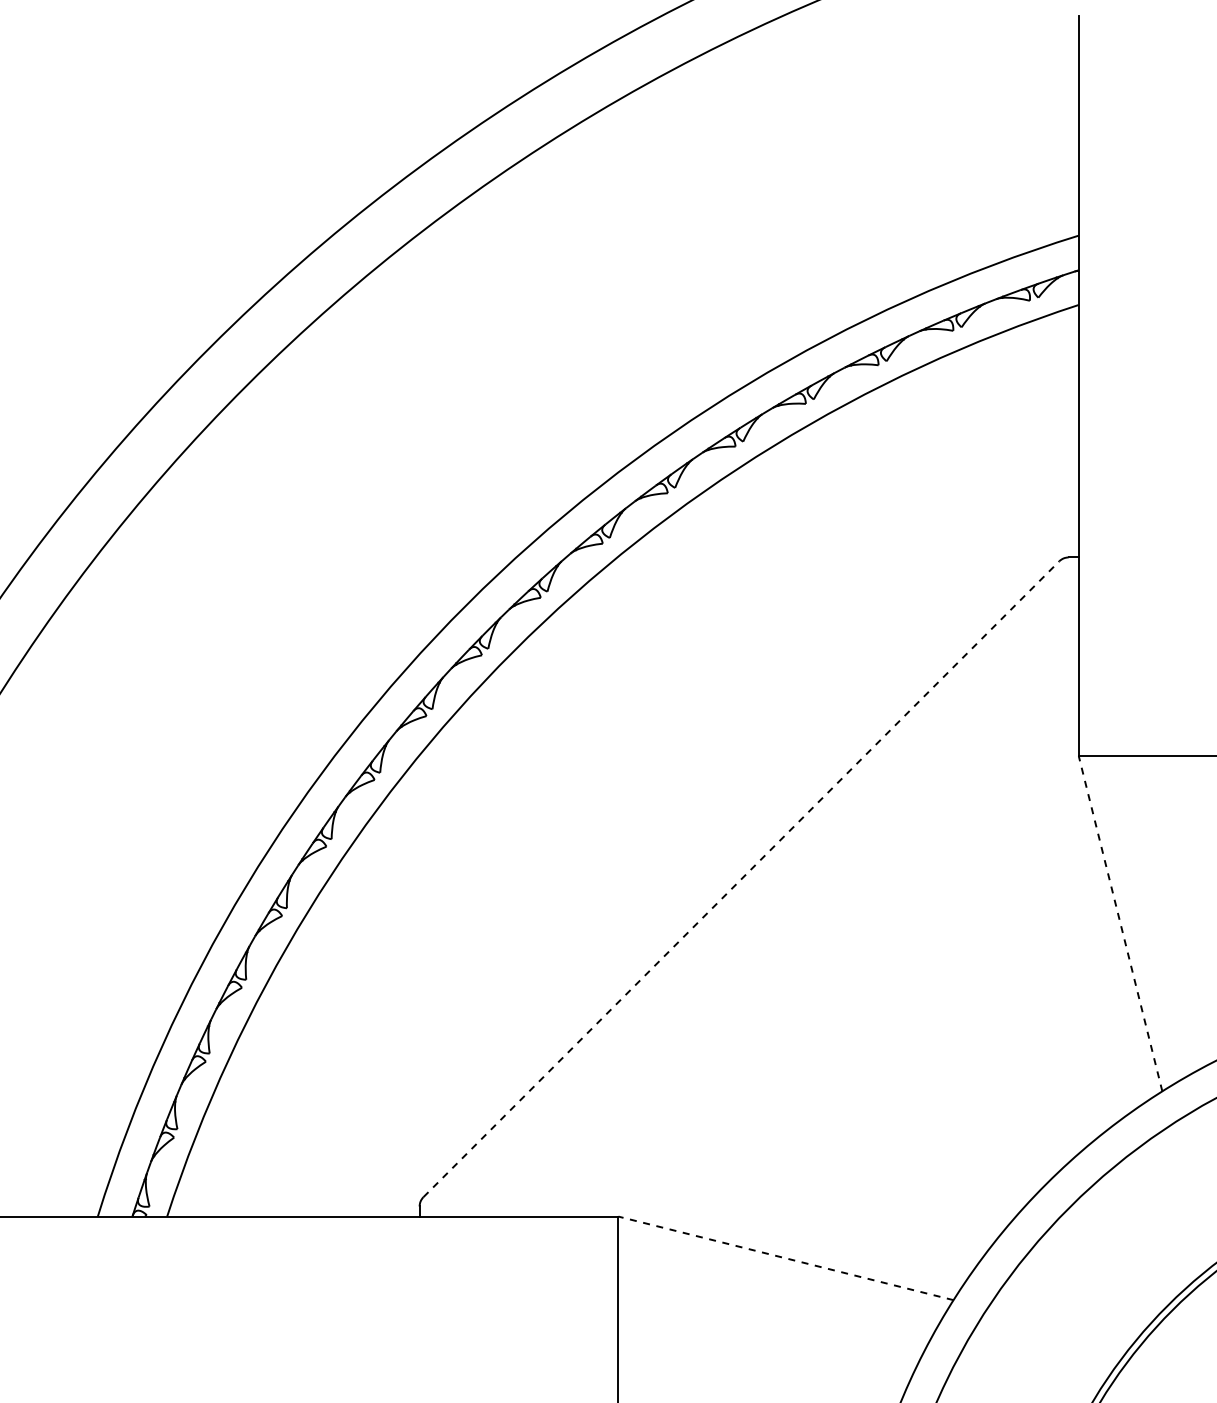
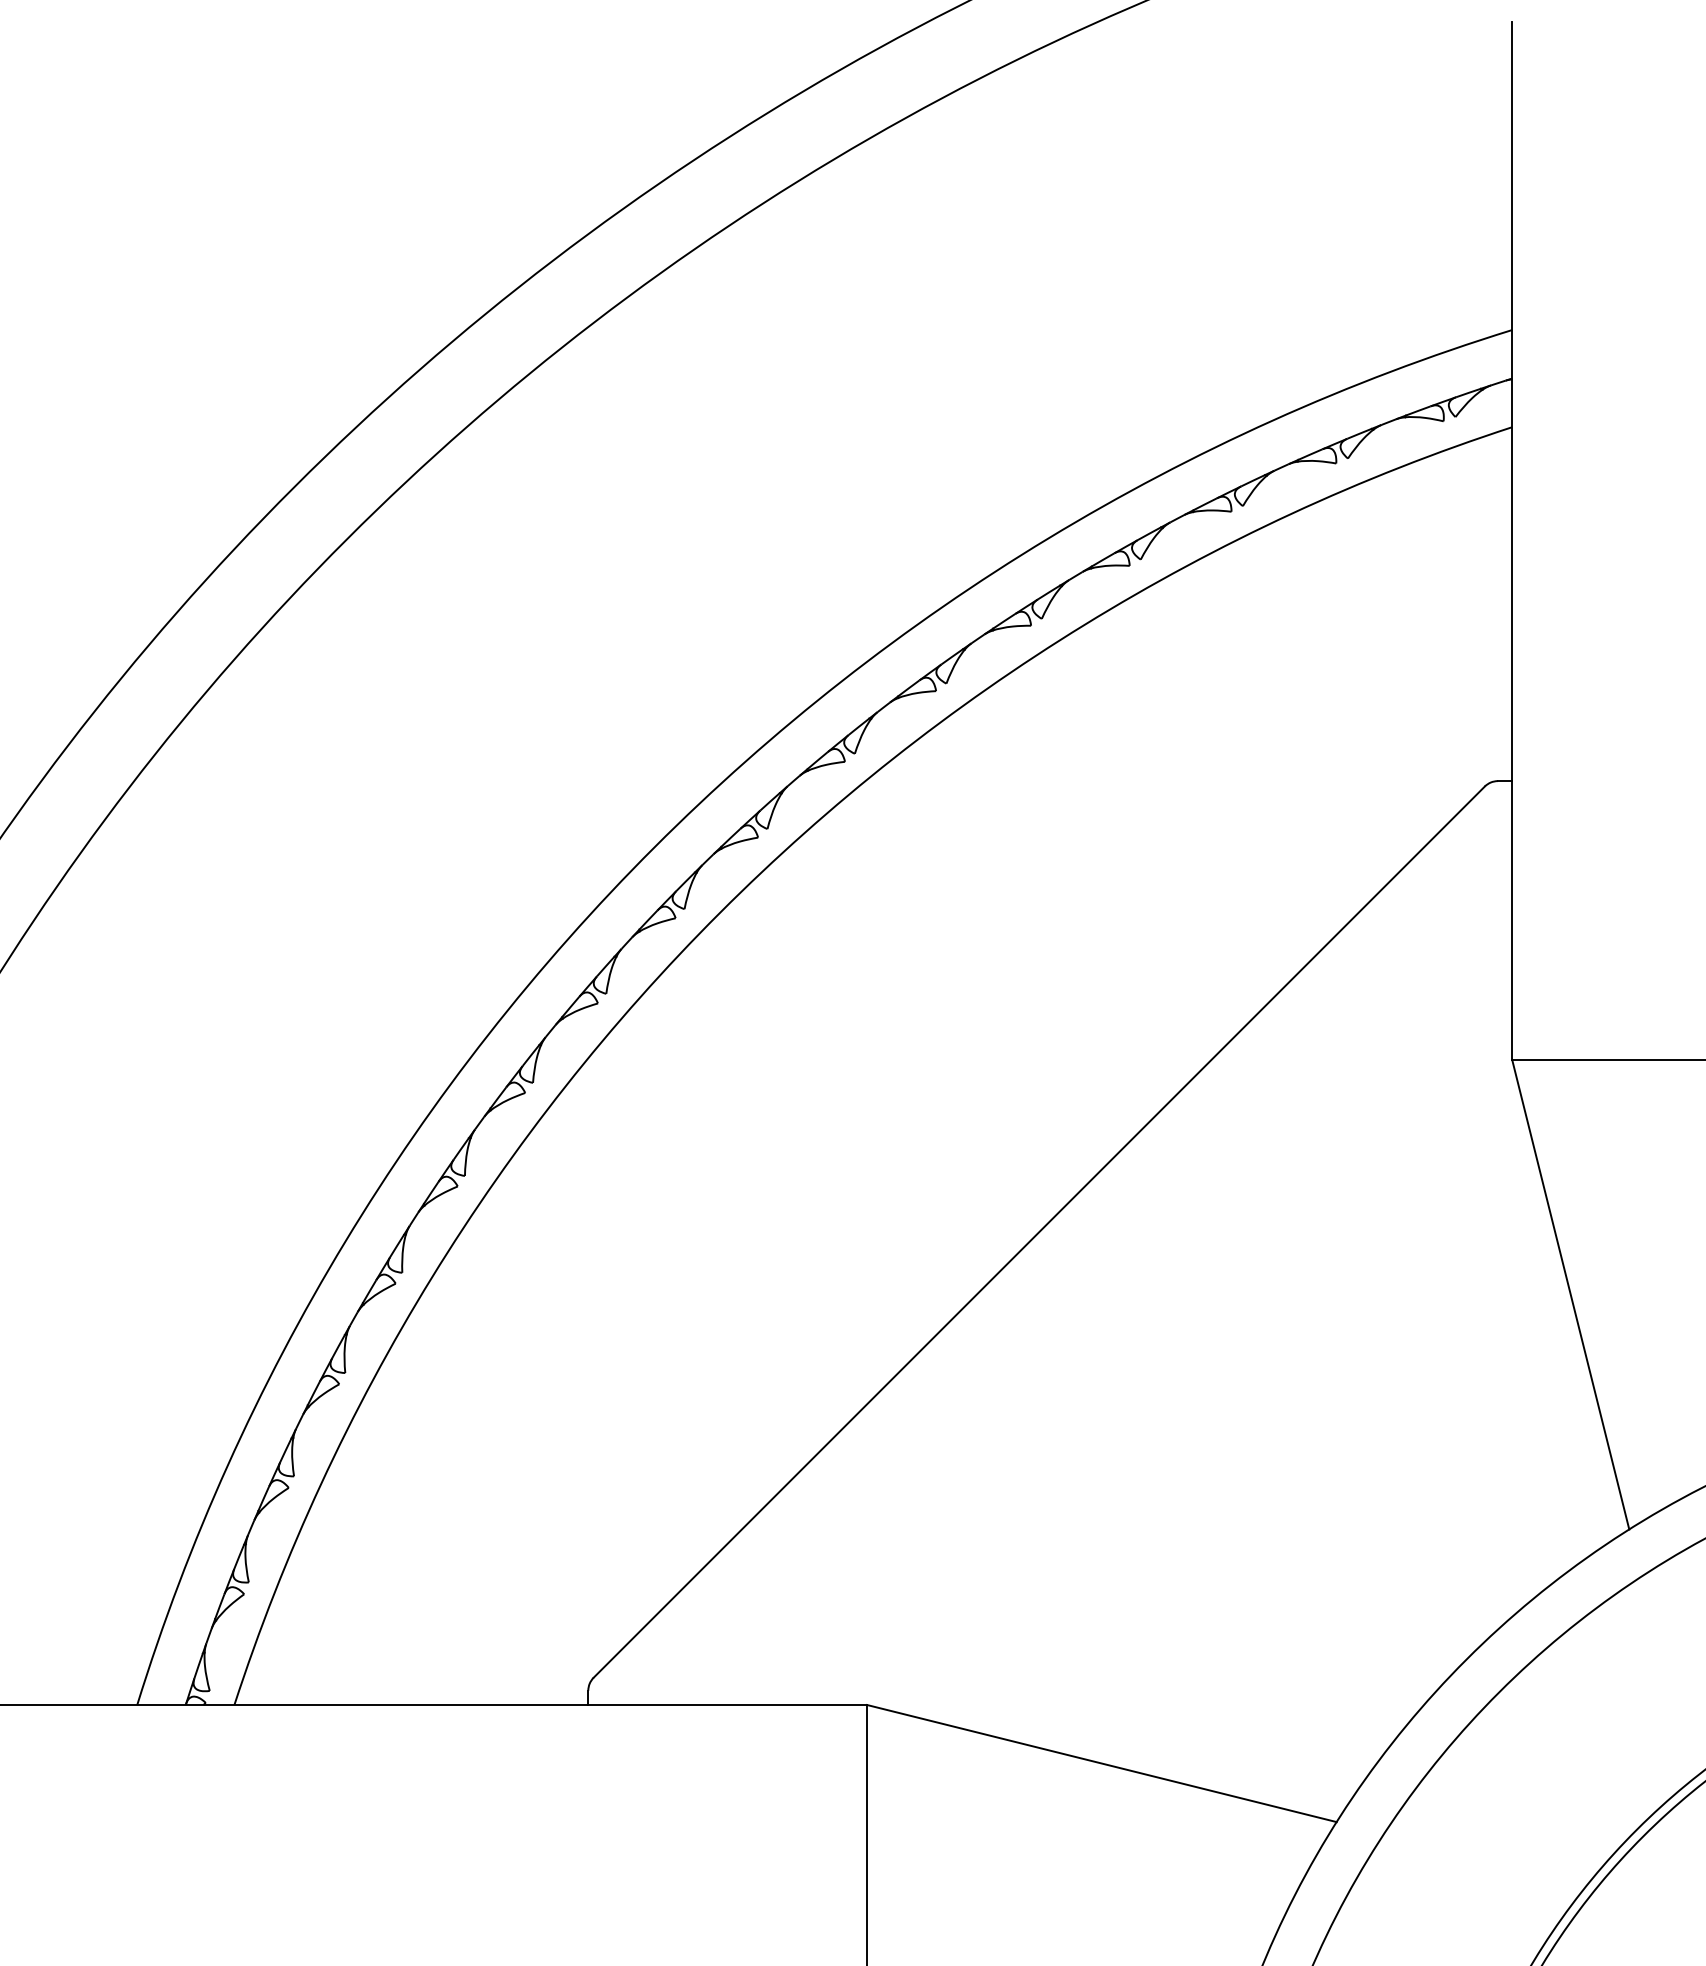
line: (741, 879) -> (1039, 1232), dashed -> solid
line: (1120, 923) -> (1570, 1294), dashed -> solid
line: (786, 1258) -> (1102, 1763), dashed -> solid

